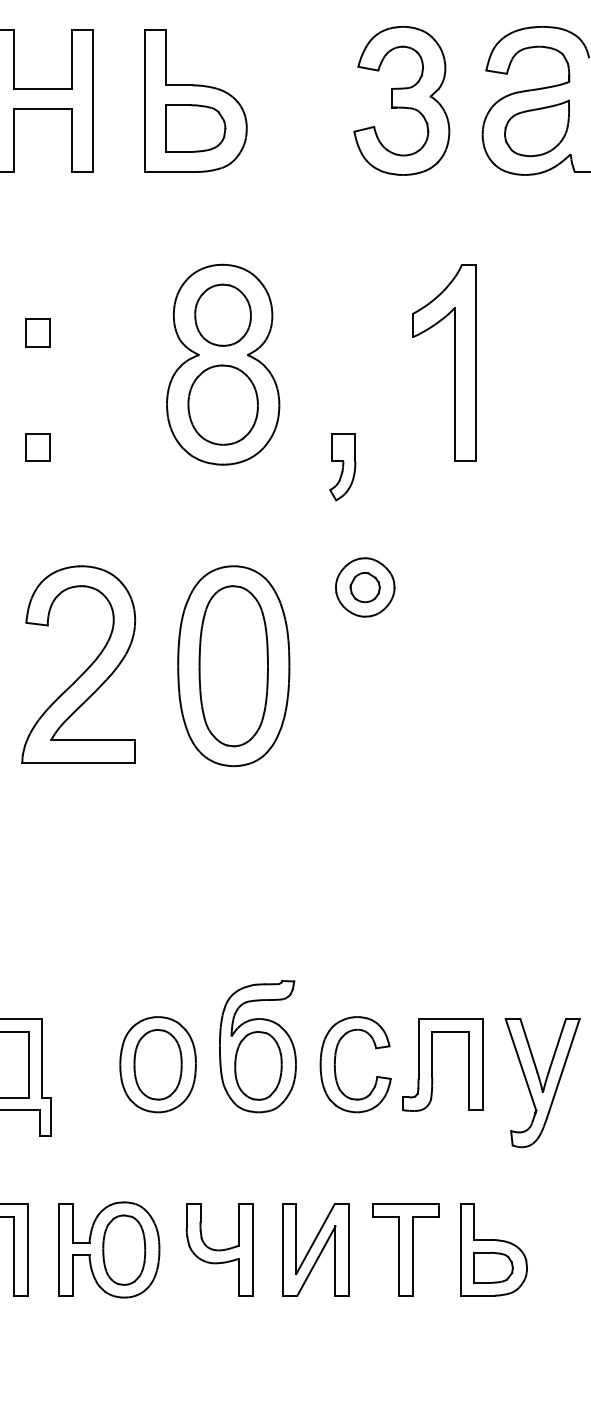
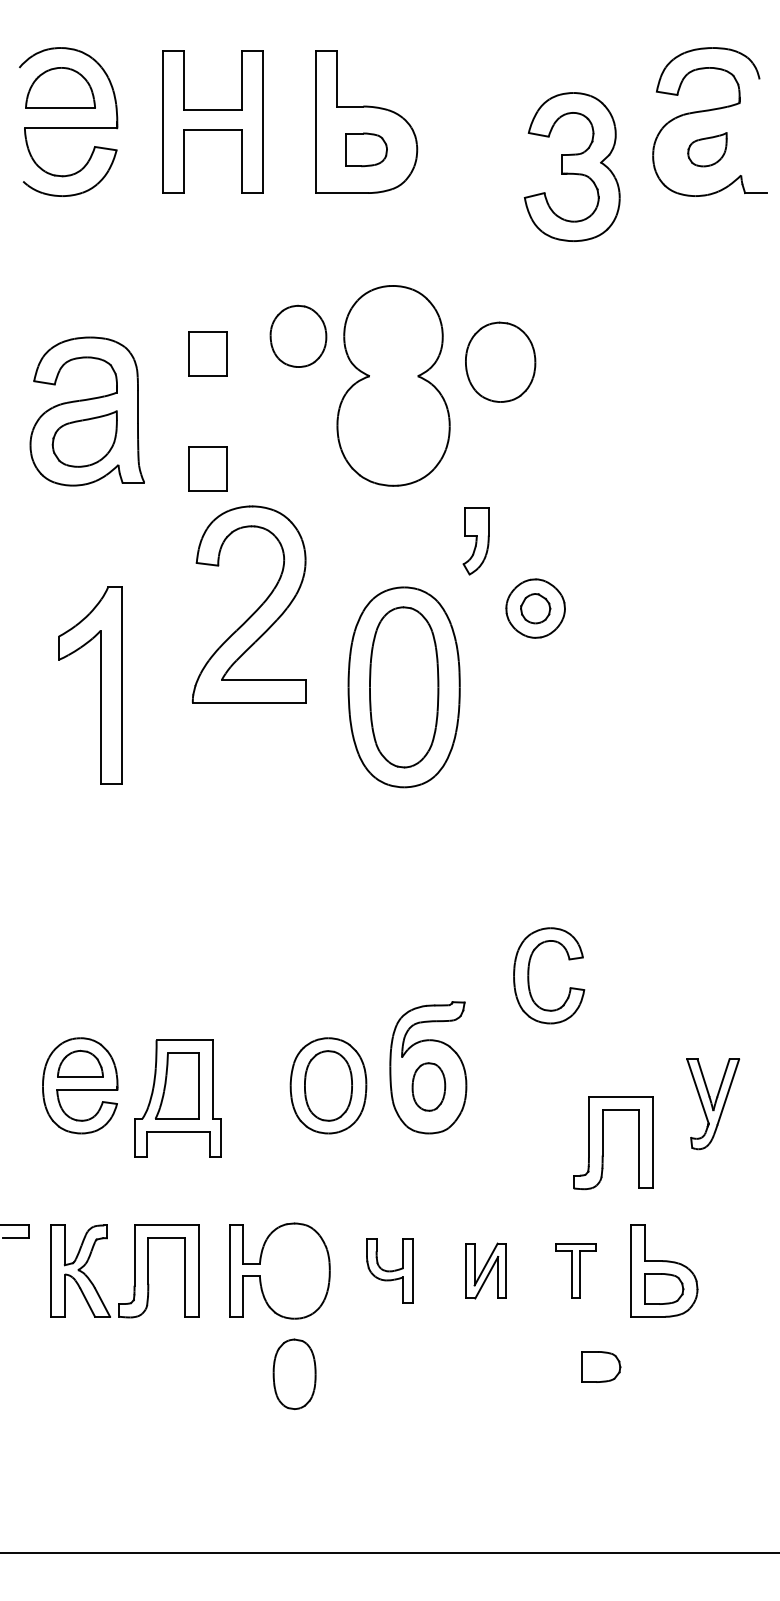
part: (401, 100) -> (571, 166), moved
part: (196, 128) -> (366, 149), size x0.7
part: (537, 128) -> (707, 149), size x0.6
part: (223, 314) -> (298, 335), moved
part: (37, 333) -> (207, 354), size x1.6
part: (454, 363) -> (624, 384), removed
part: (223, 404) -> (500, 361), moved
part: (37, 447) -> (207, 468), size x1.6
part: (342, 467) -> (475, 541), moved
part: (85, 670) -> (255, 610), moved
part: (336, 1064) -> (529, 975), moved
part: (258, 1065) -> (428, 1086), size x0.7
part: (433, 1065) -> (603, 1143), moved
part: (543, 1083) -> (713, 1104), size x0.7
part: (124, 1249) -> (294, 1373), moved
part: (219, 1249) -> (389, 1270), size x0.7
part: (316, 1249) -> (486, 1270), size x0.6
part: (405, 1249) -> (575, 1270), size x0.6
part: (431, 1345) -> (601, 1366), added

